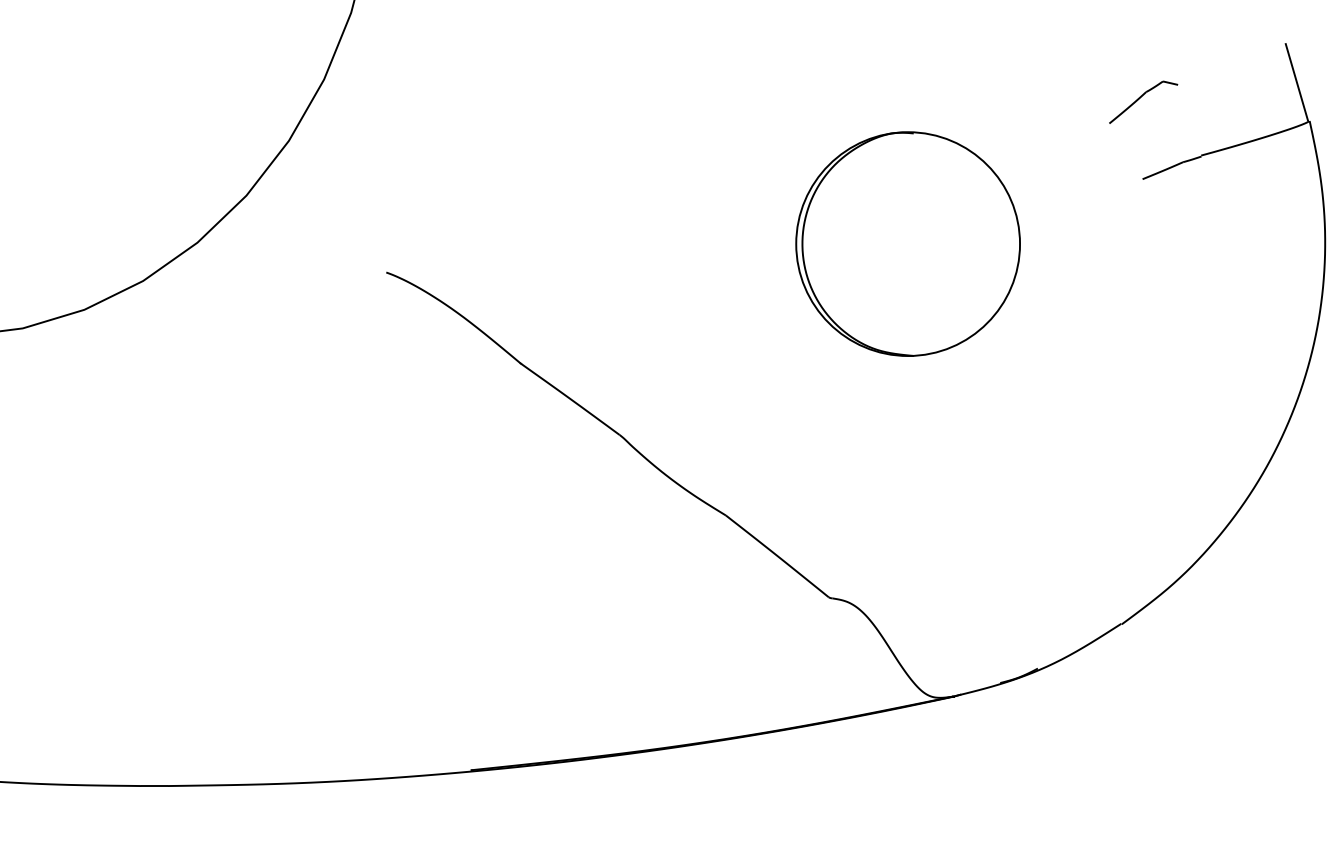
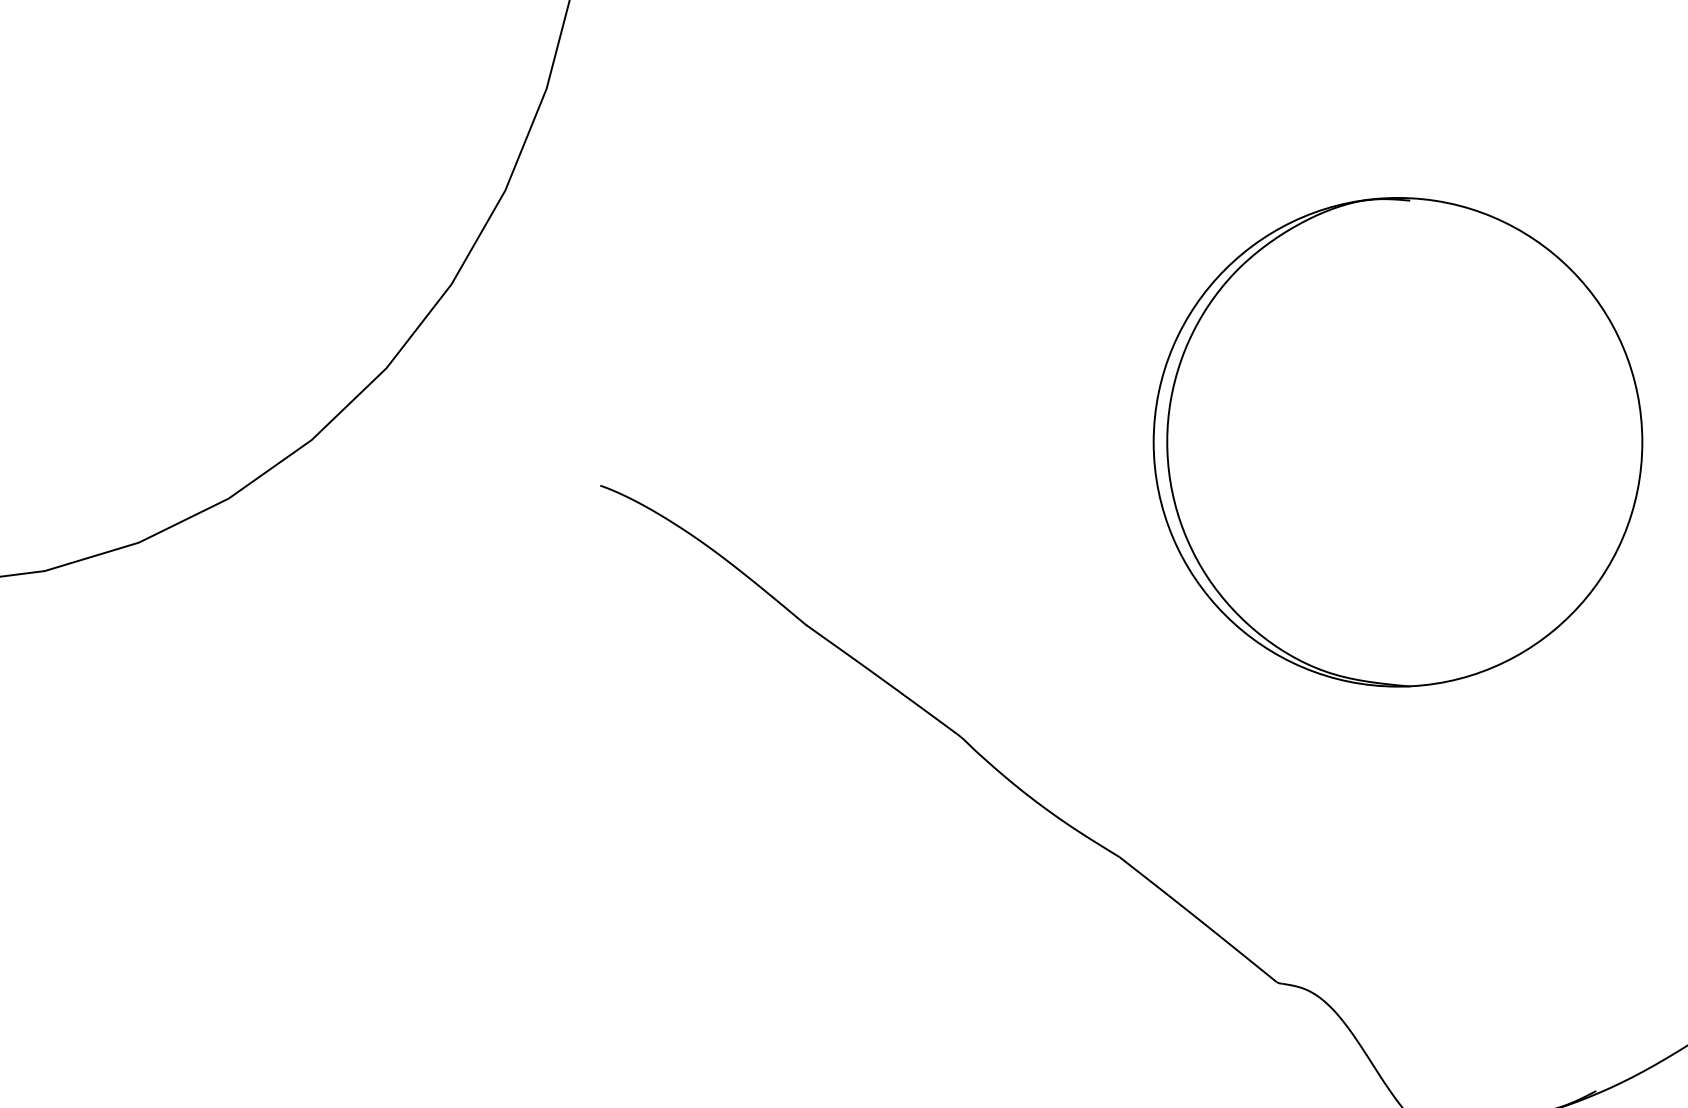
part: (907, 243) -> (1396, 441), size x1.43

